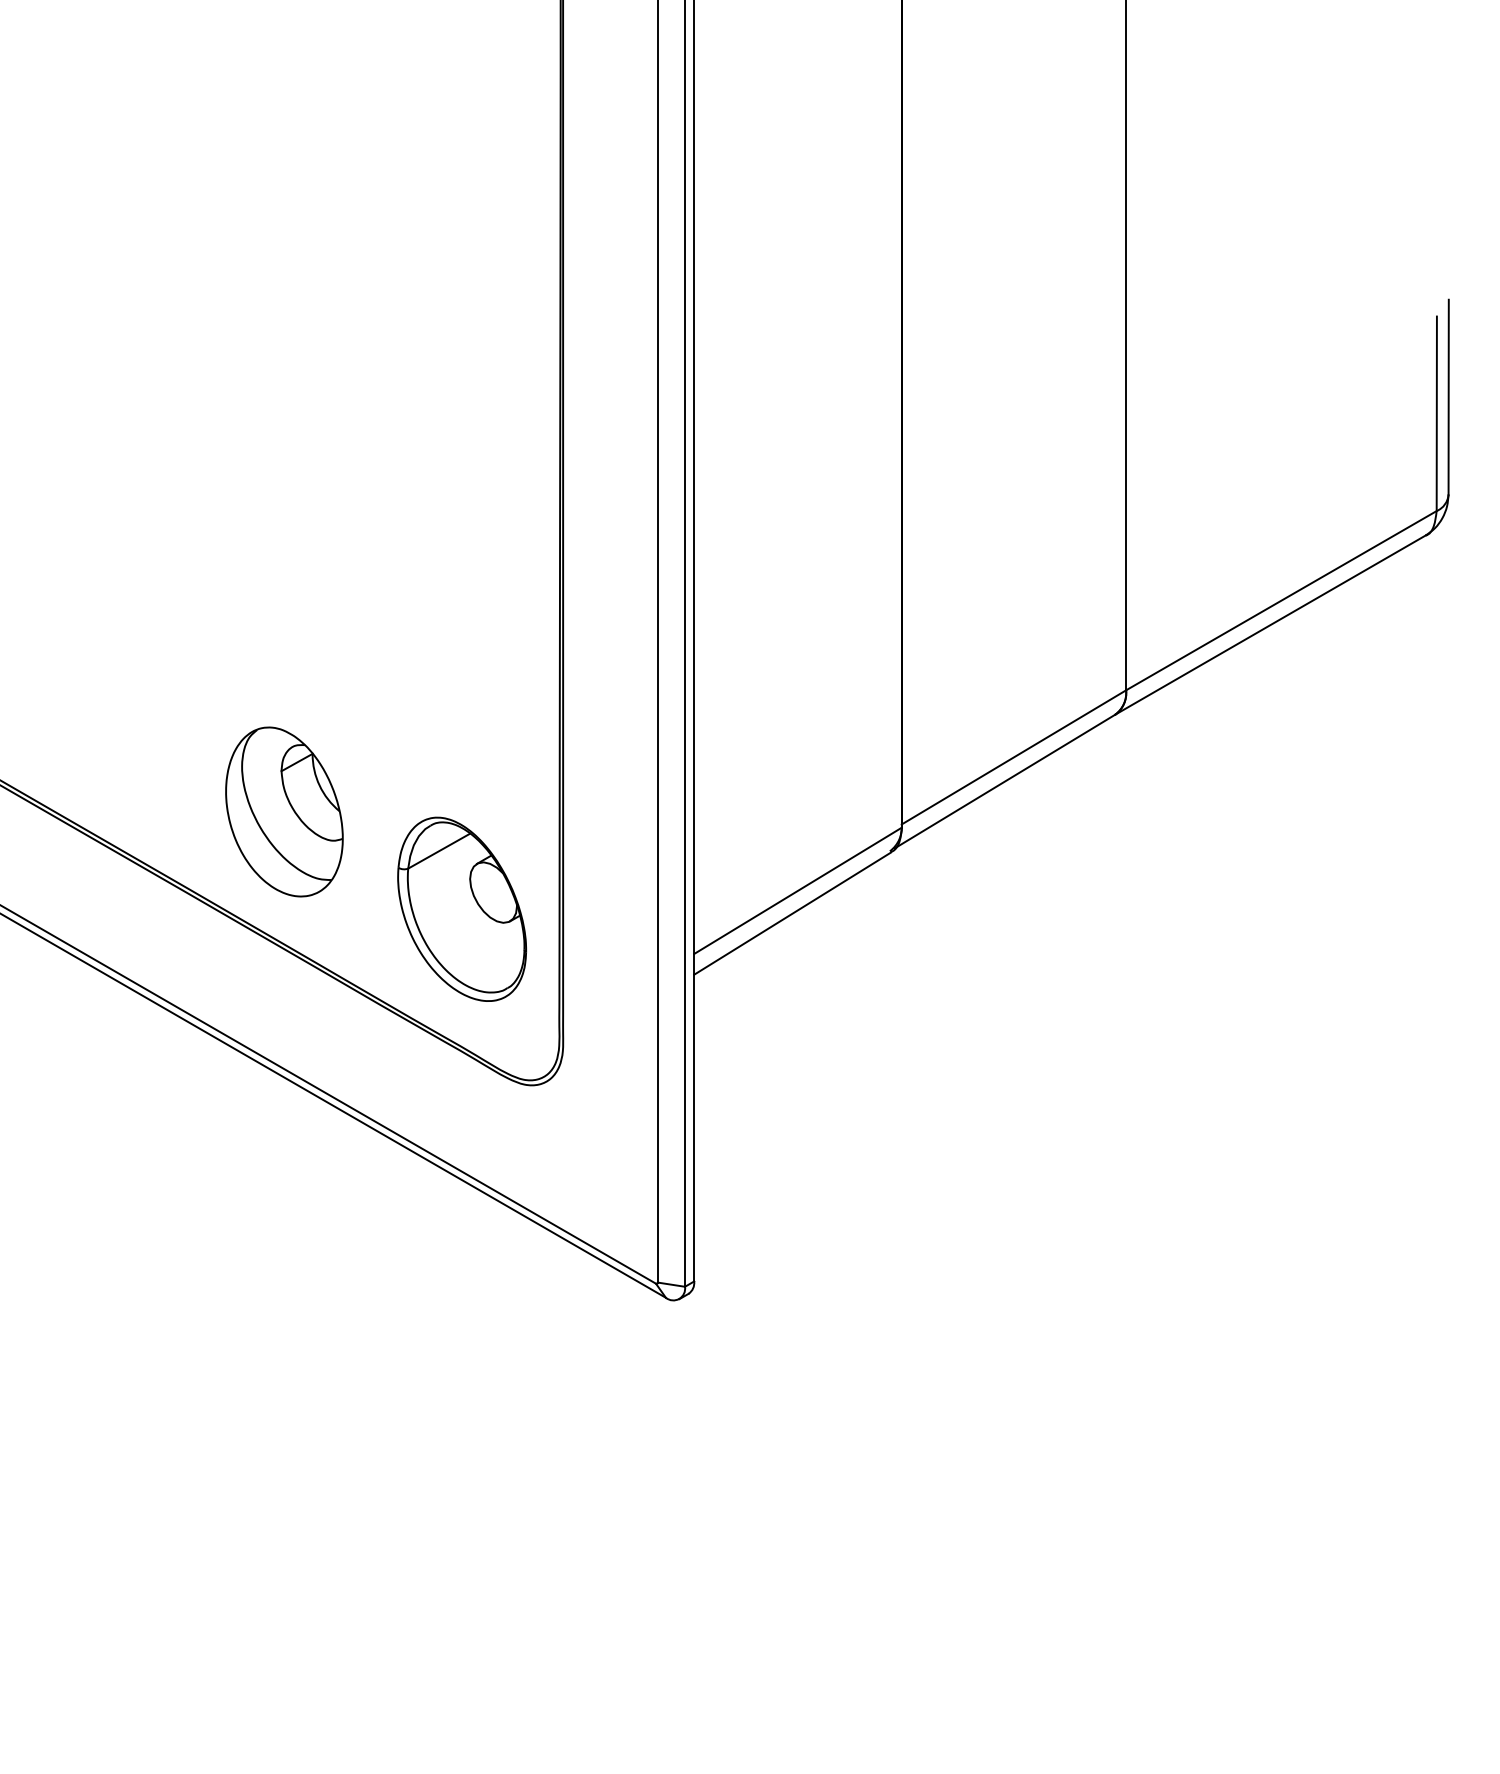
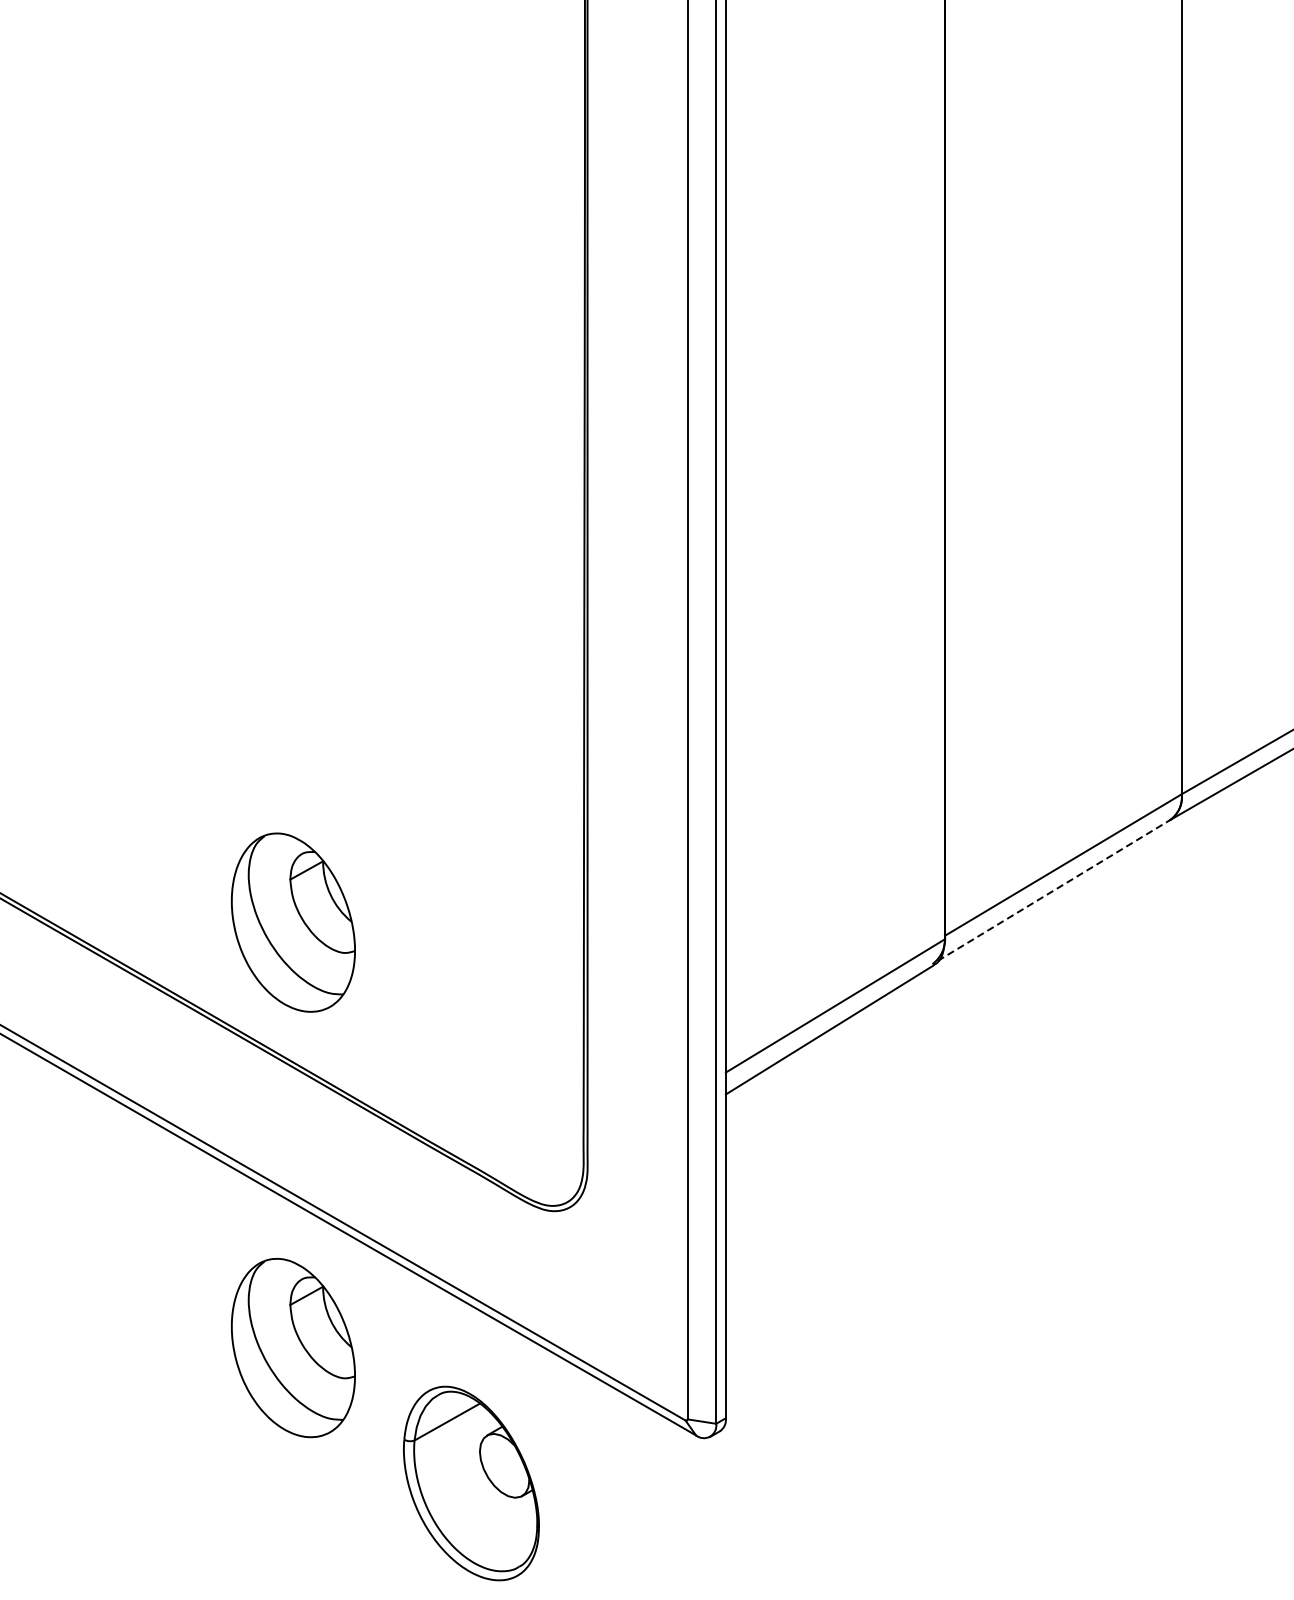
line: (1005, 781) -> (1054, 890), solid -> dashed
part: (462, 908) -> (471, 1482), moved
part: (284, 1214) -> (293, 1347), added

